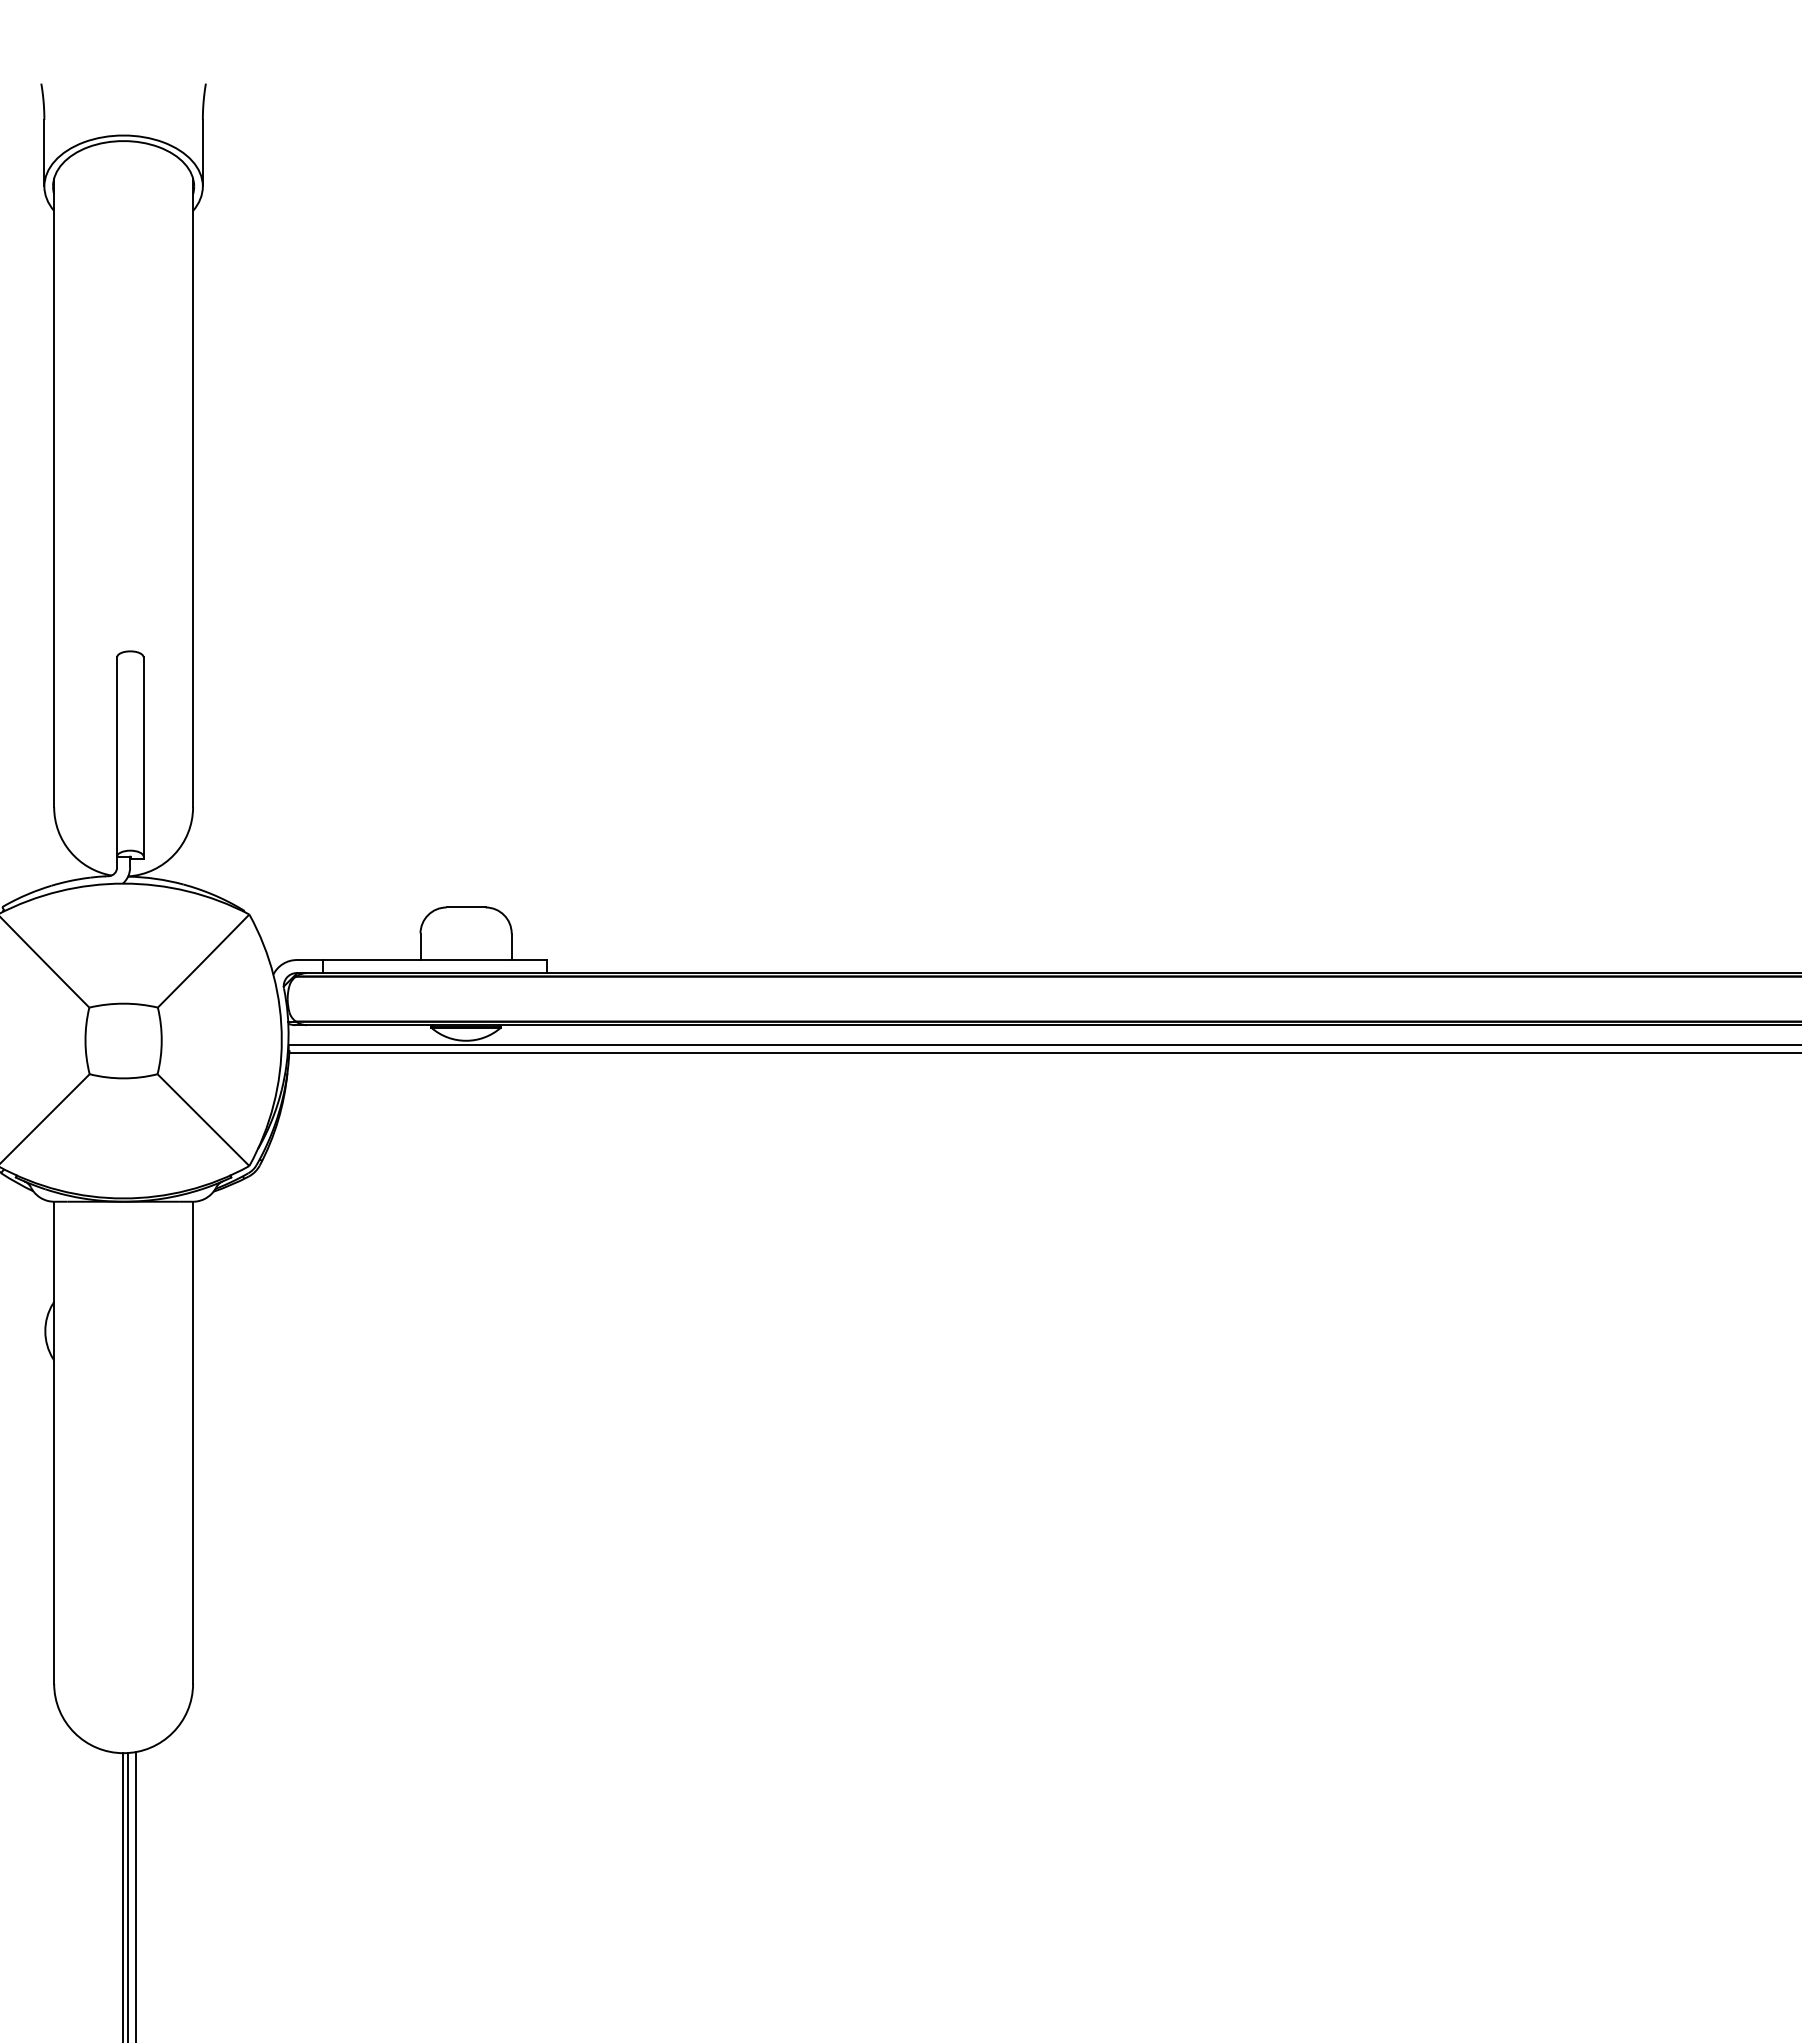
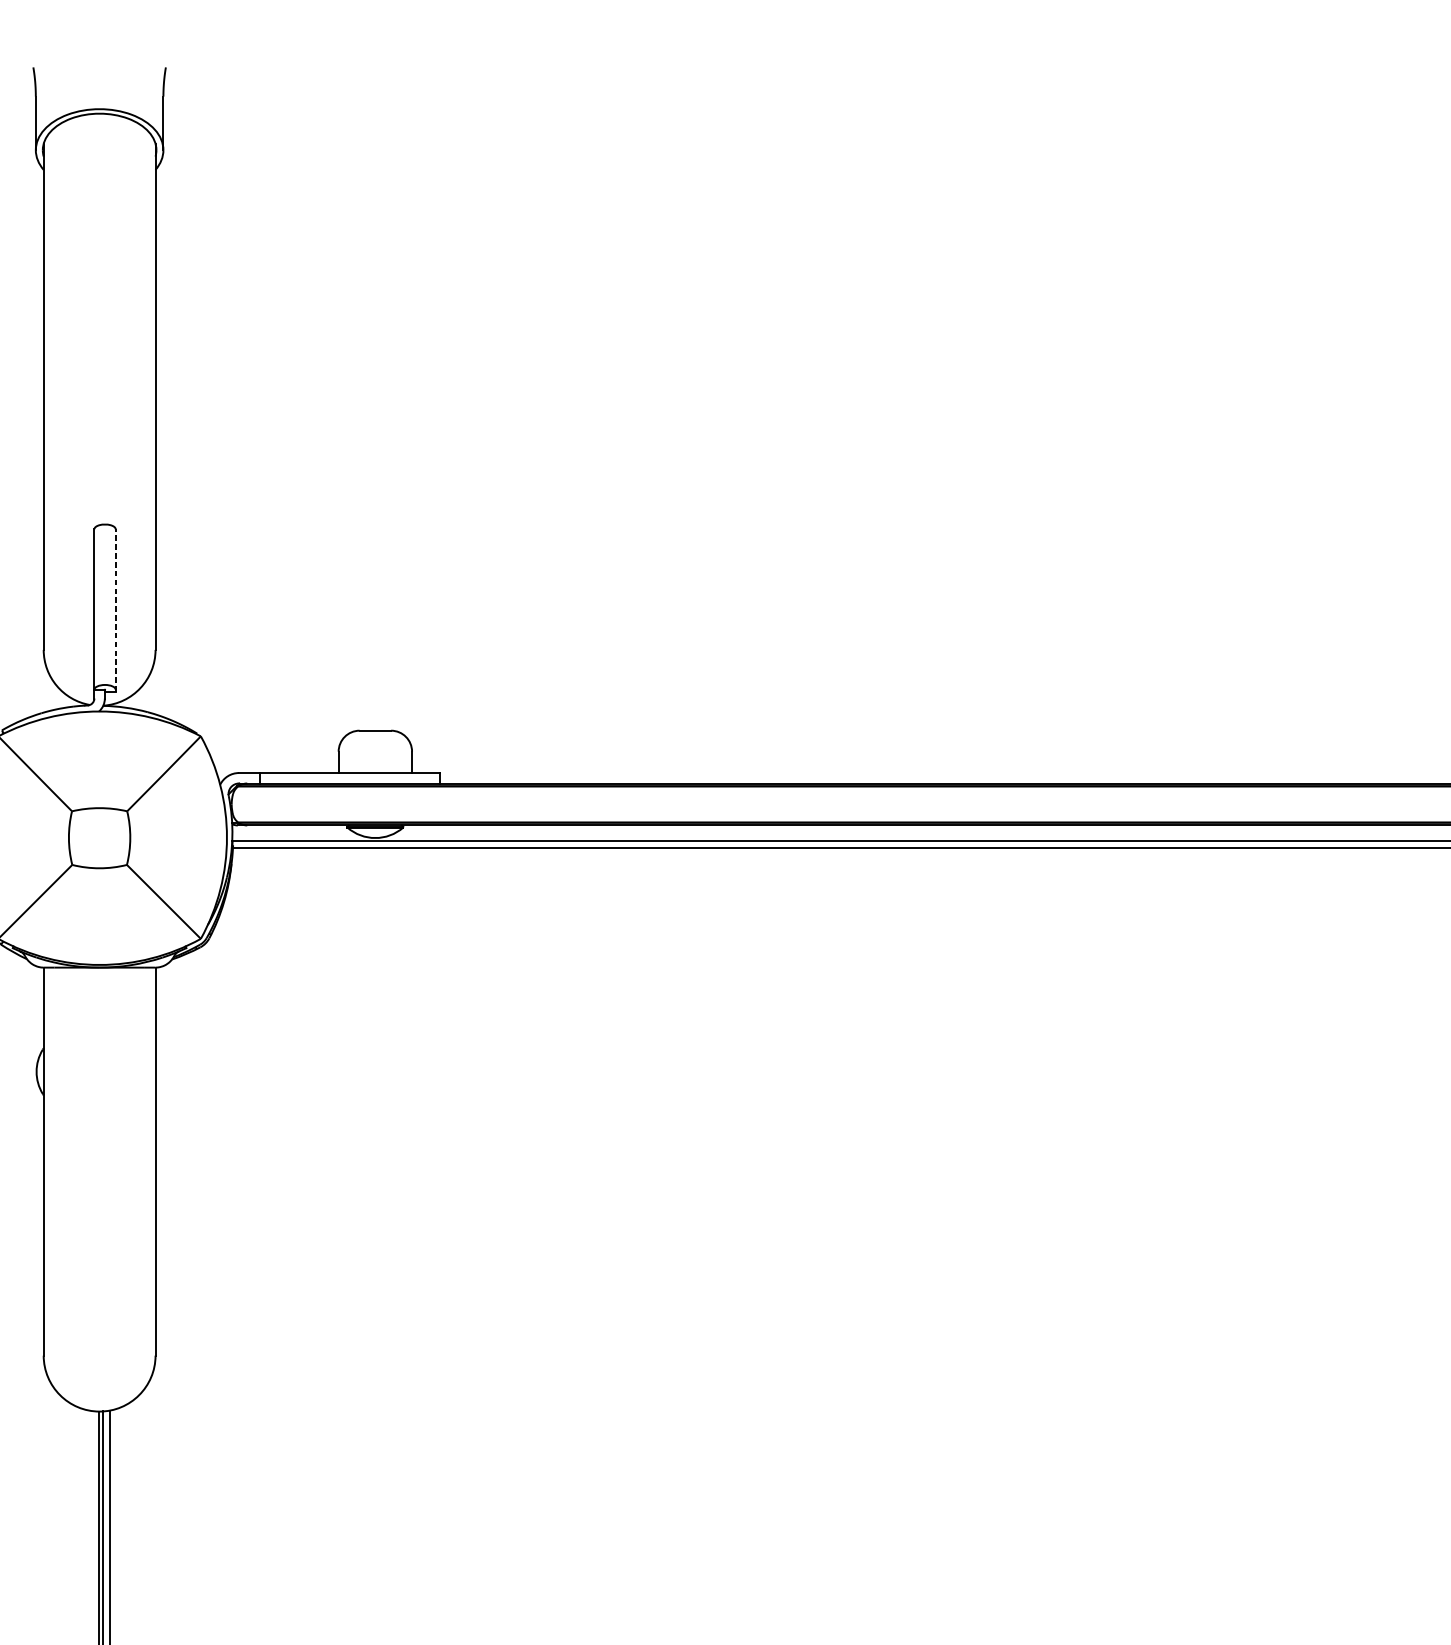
line: (143, 758) -> (115, 610), solid -> dashed

